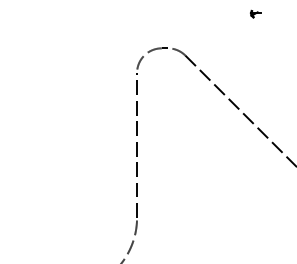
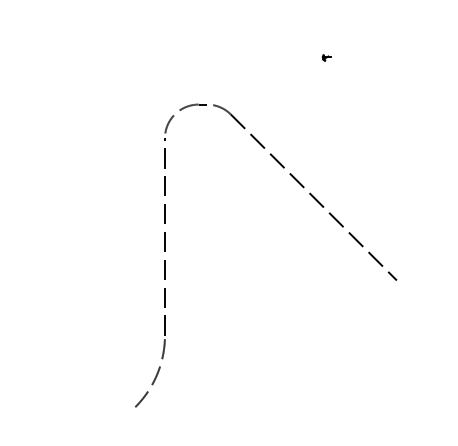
part: (255, 13) -> (326, 57), size x0.6

